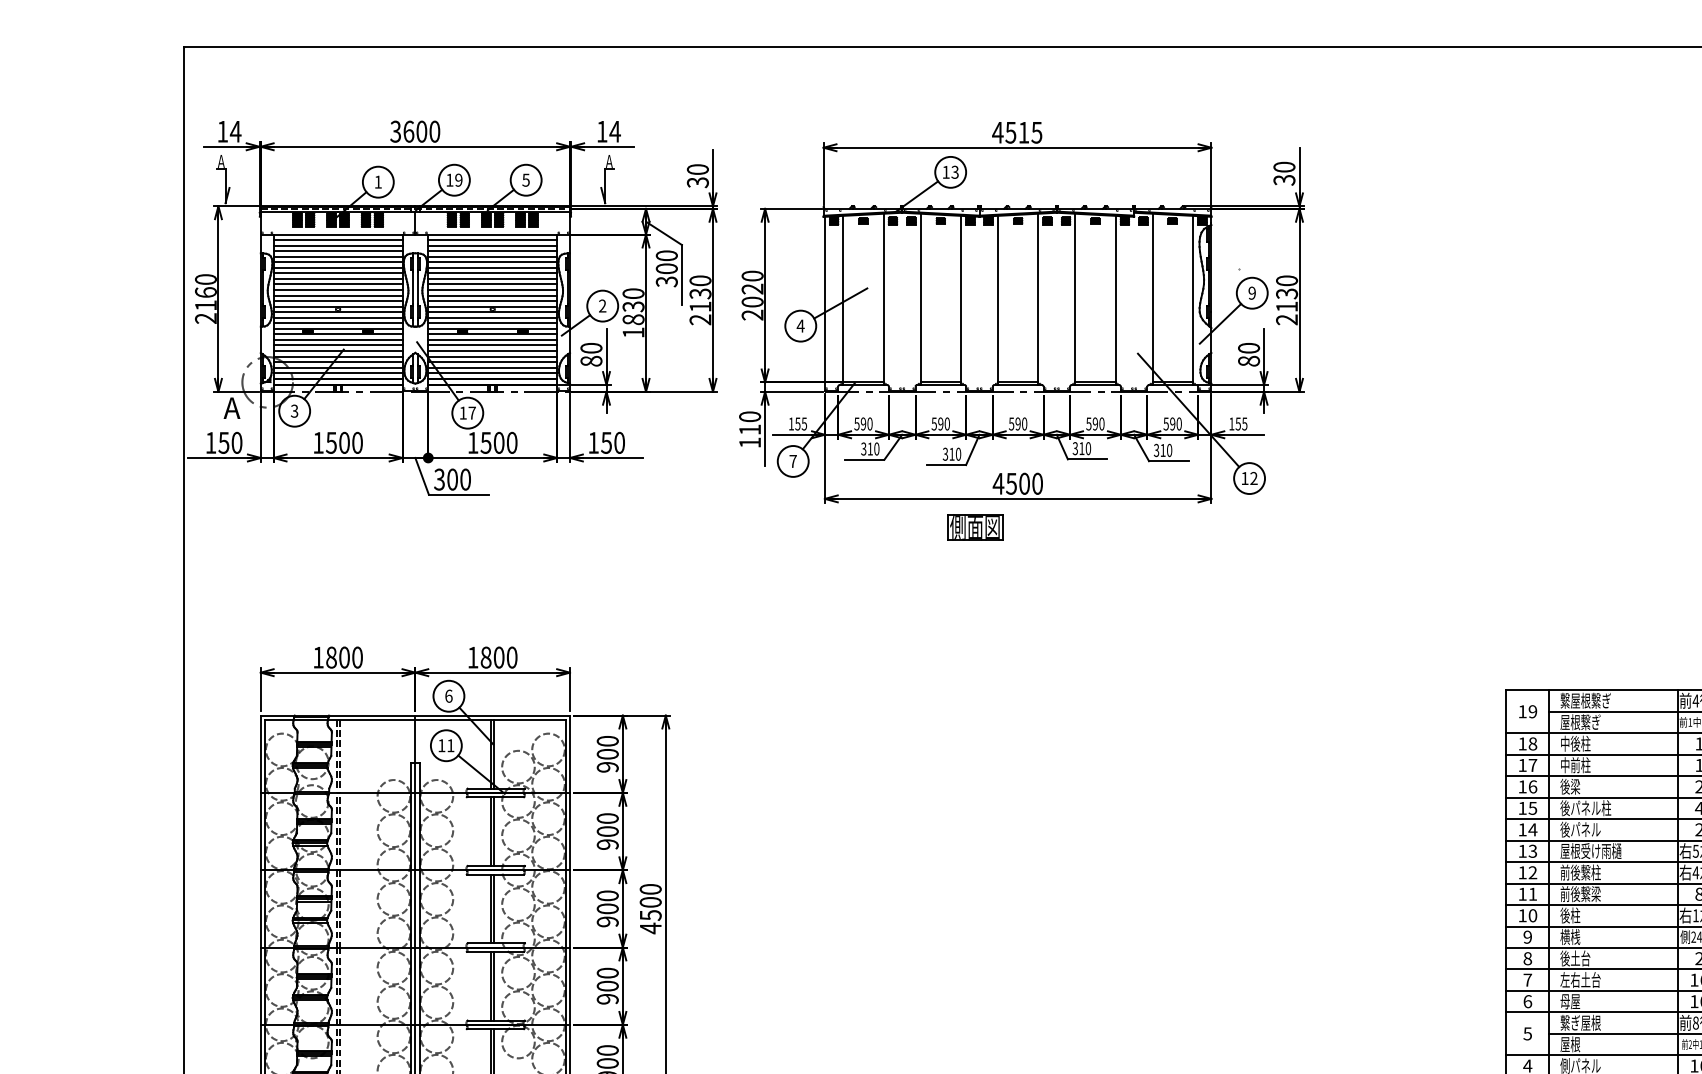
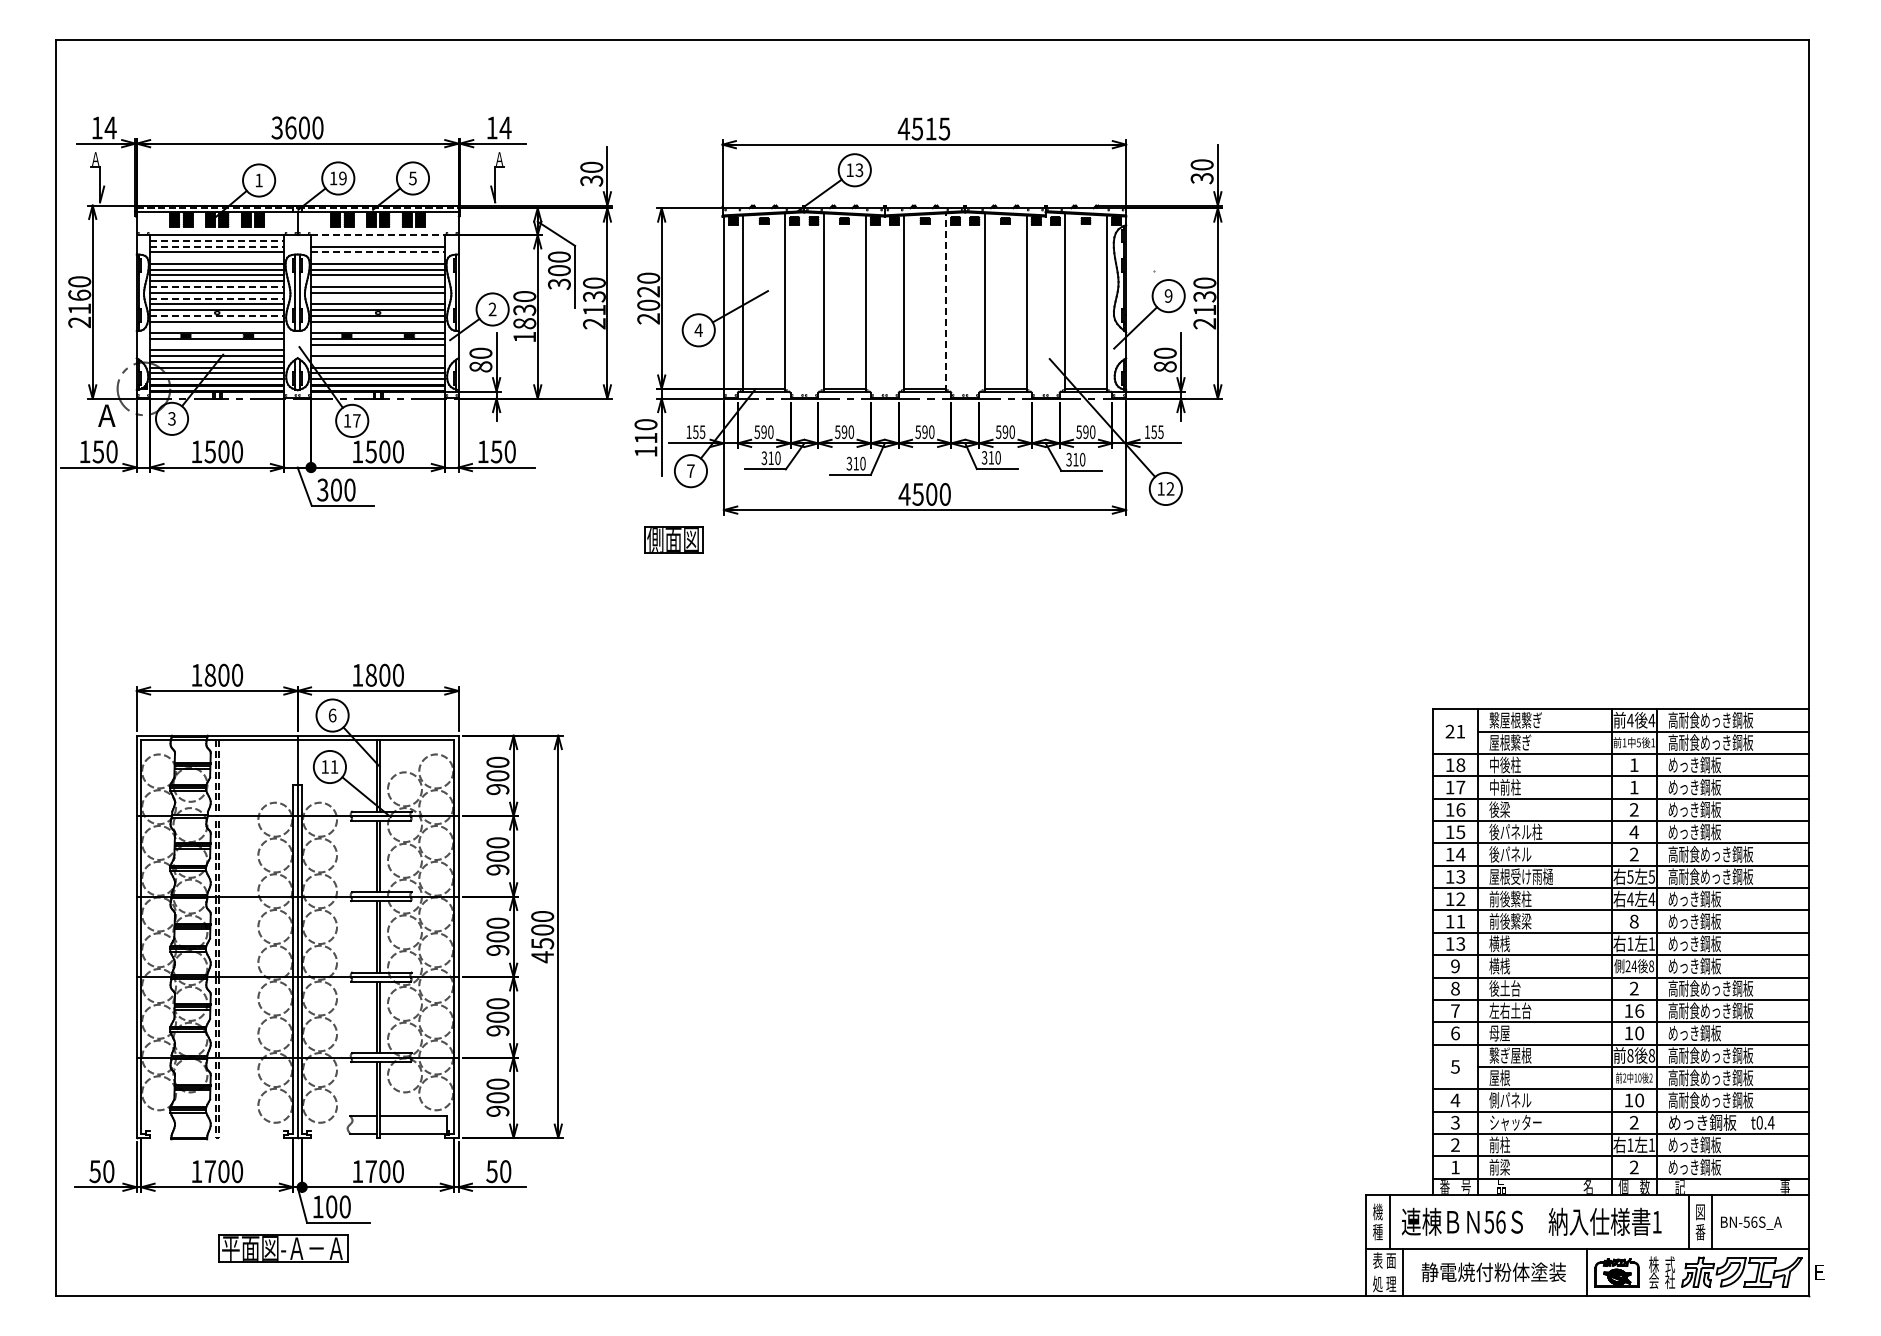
line: (493, 235) -> (378, 235), solid -> dashed
line: (338, 239) -> (217, 240), solid -> dashed
line: (493, 239) -> (378, 240), removed
line: (338, 245) -> (217, 246), solid -> dashed
line: (493, 251) -> (378, 252), solid -> dashed
line: (338, 257) -> (217, 258), removed
line: (493, 257) -> (378, 258), removed
line: (493, 279) -> (378, 281), removed
line: (338, 284) -> (217, 286), solid -> dashed
line: (338, 295) -> (217, 298), solid -> dashed
line: (493, 295) -> (378, 298), removed
line: (1038, 298) -> (946, 301), solid -> dashed
line: (338, 311) -> (217, 315), solid -> dashed
line: (338, 323) -> (217, 327), removed
line: (493, 323) -> (378, 327), removed
line: (338, 339) -> (217, 344), removed
line: (493, 345) -> (378, 350), removed
line: (493, 356) -> (378, 361), removed
part: (975, 527) -> (673, 539), moved
text: (1527, 711) -> (1455, 731), 19 -> 21
text: (1532, 915) -> (1460, 943), 10 -> 13
text: (1570, 915) -> (1499, 943), 後柱 -> 横桟

